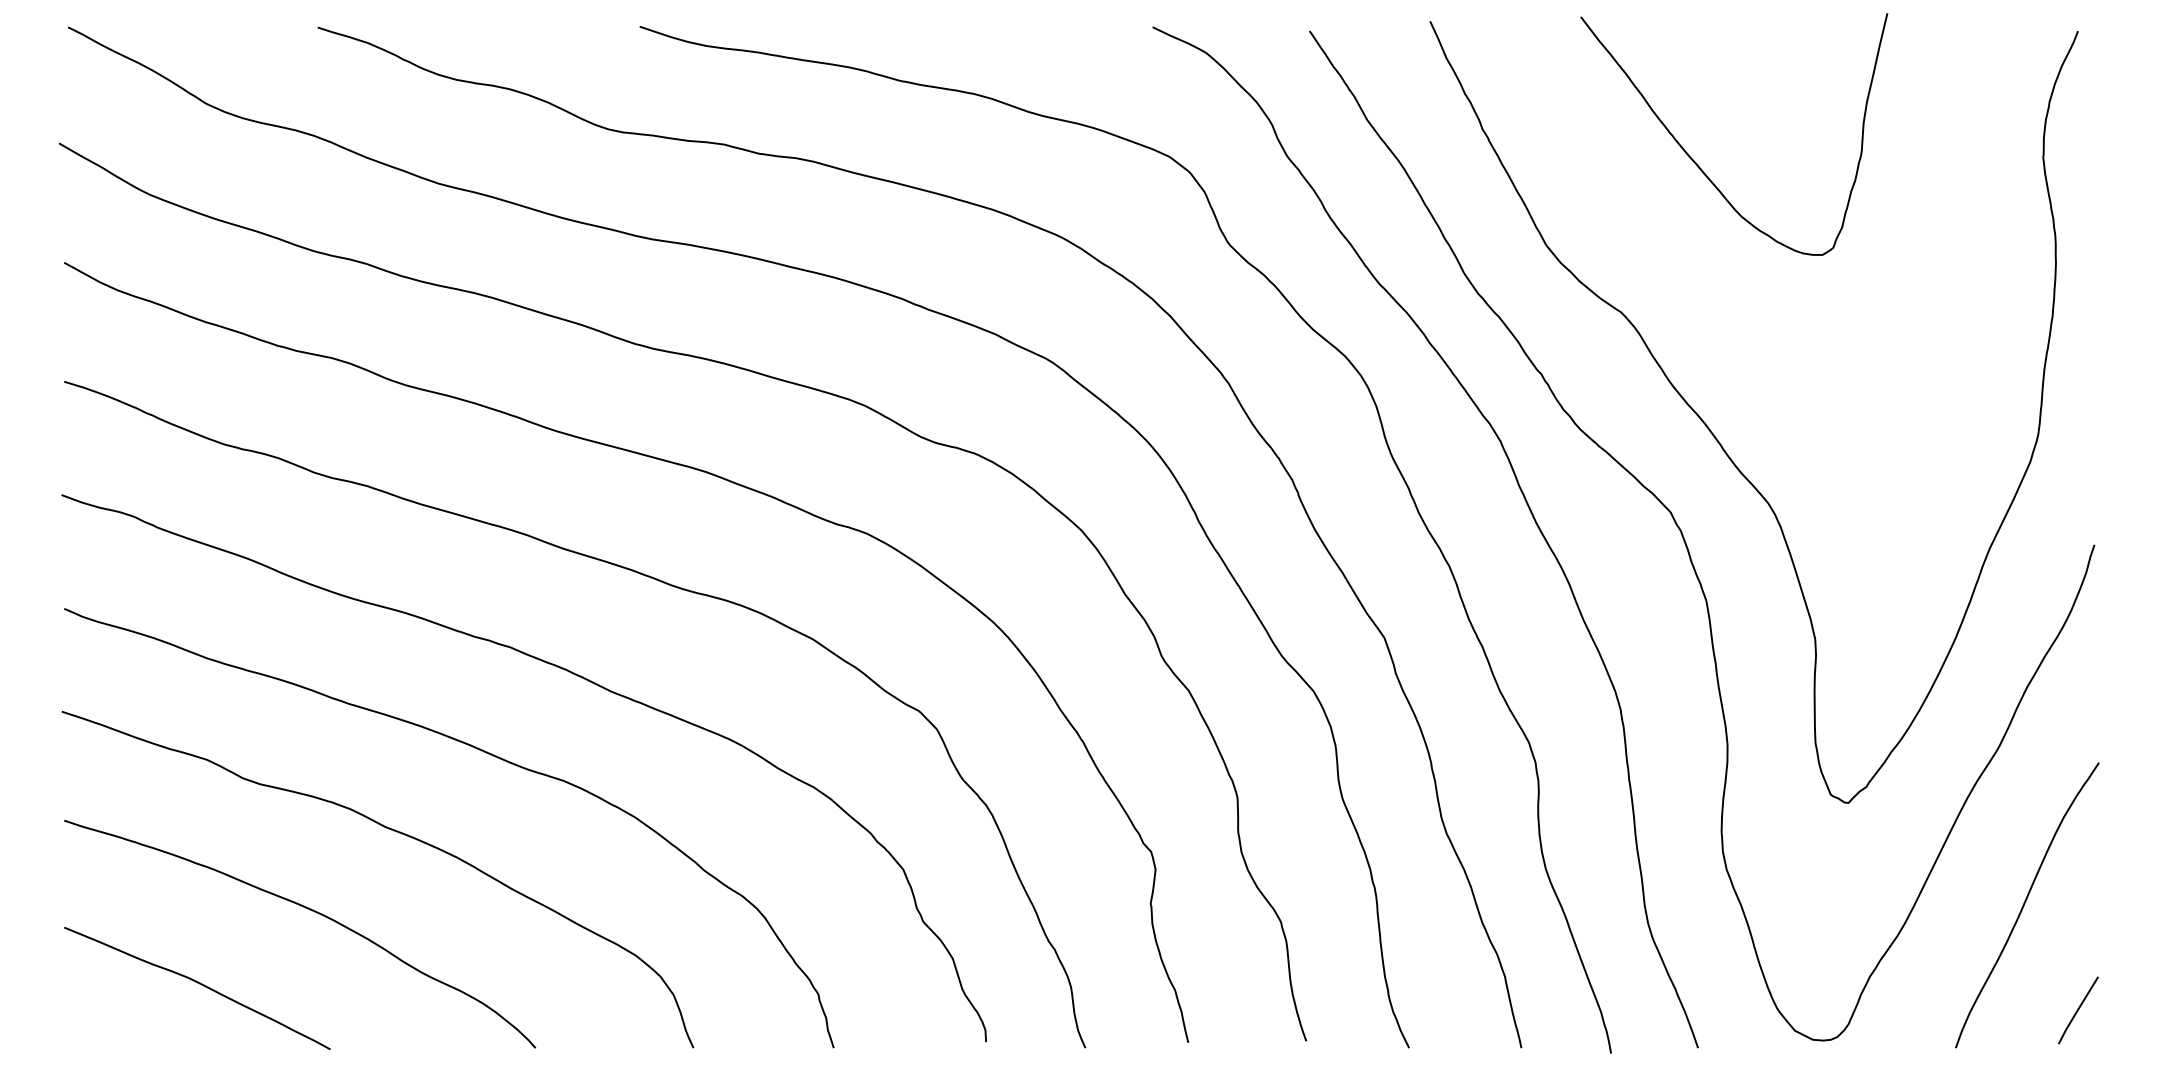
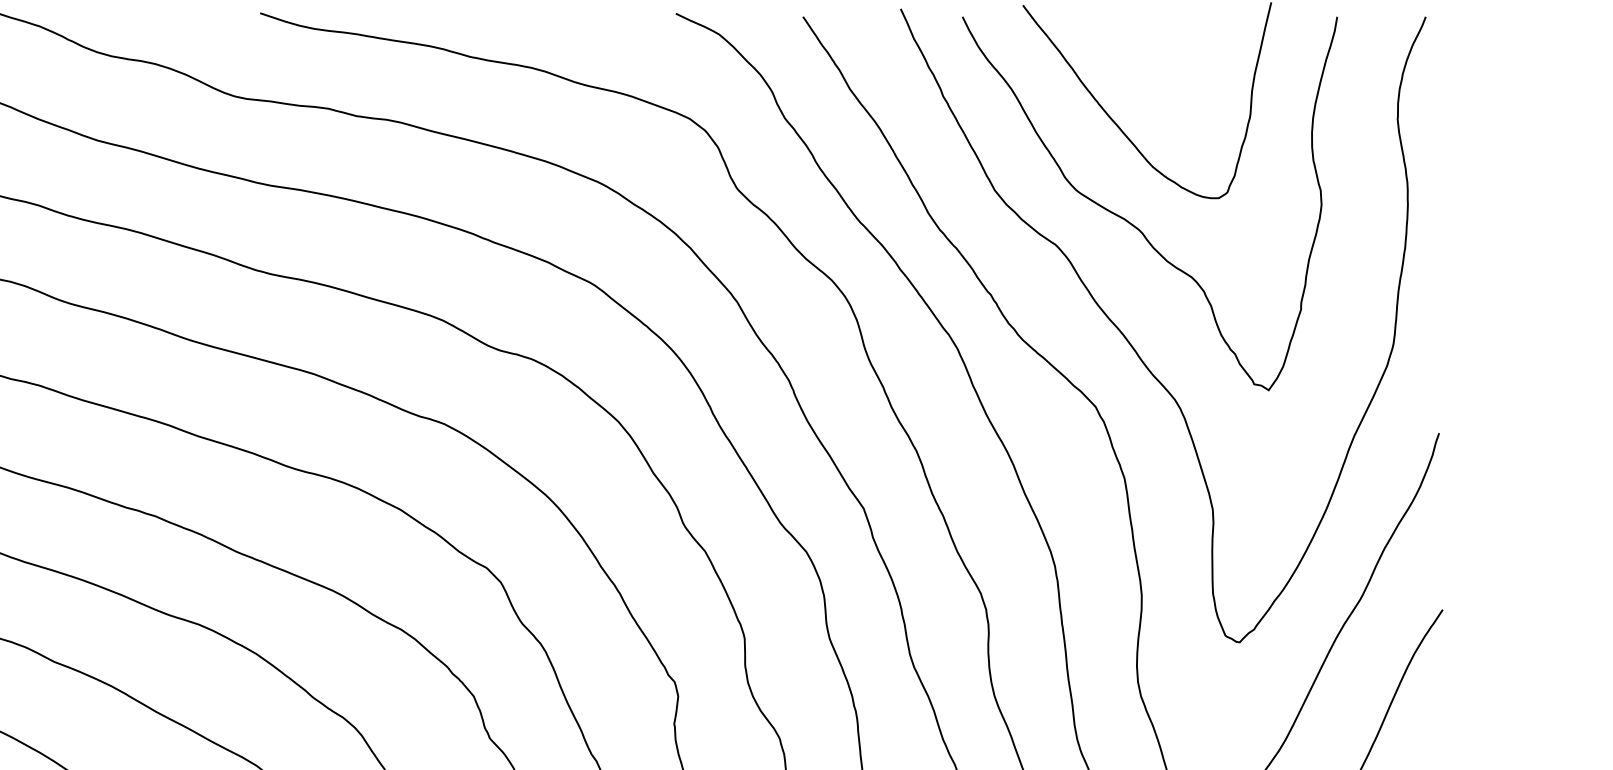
curve: (1717, 287) -> (1133, 224), added

